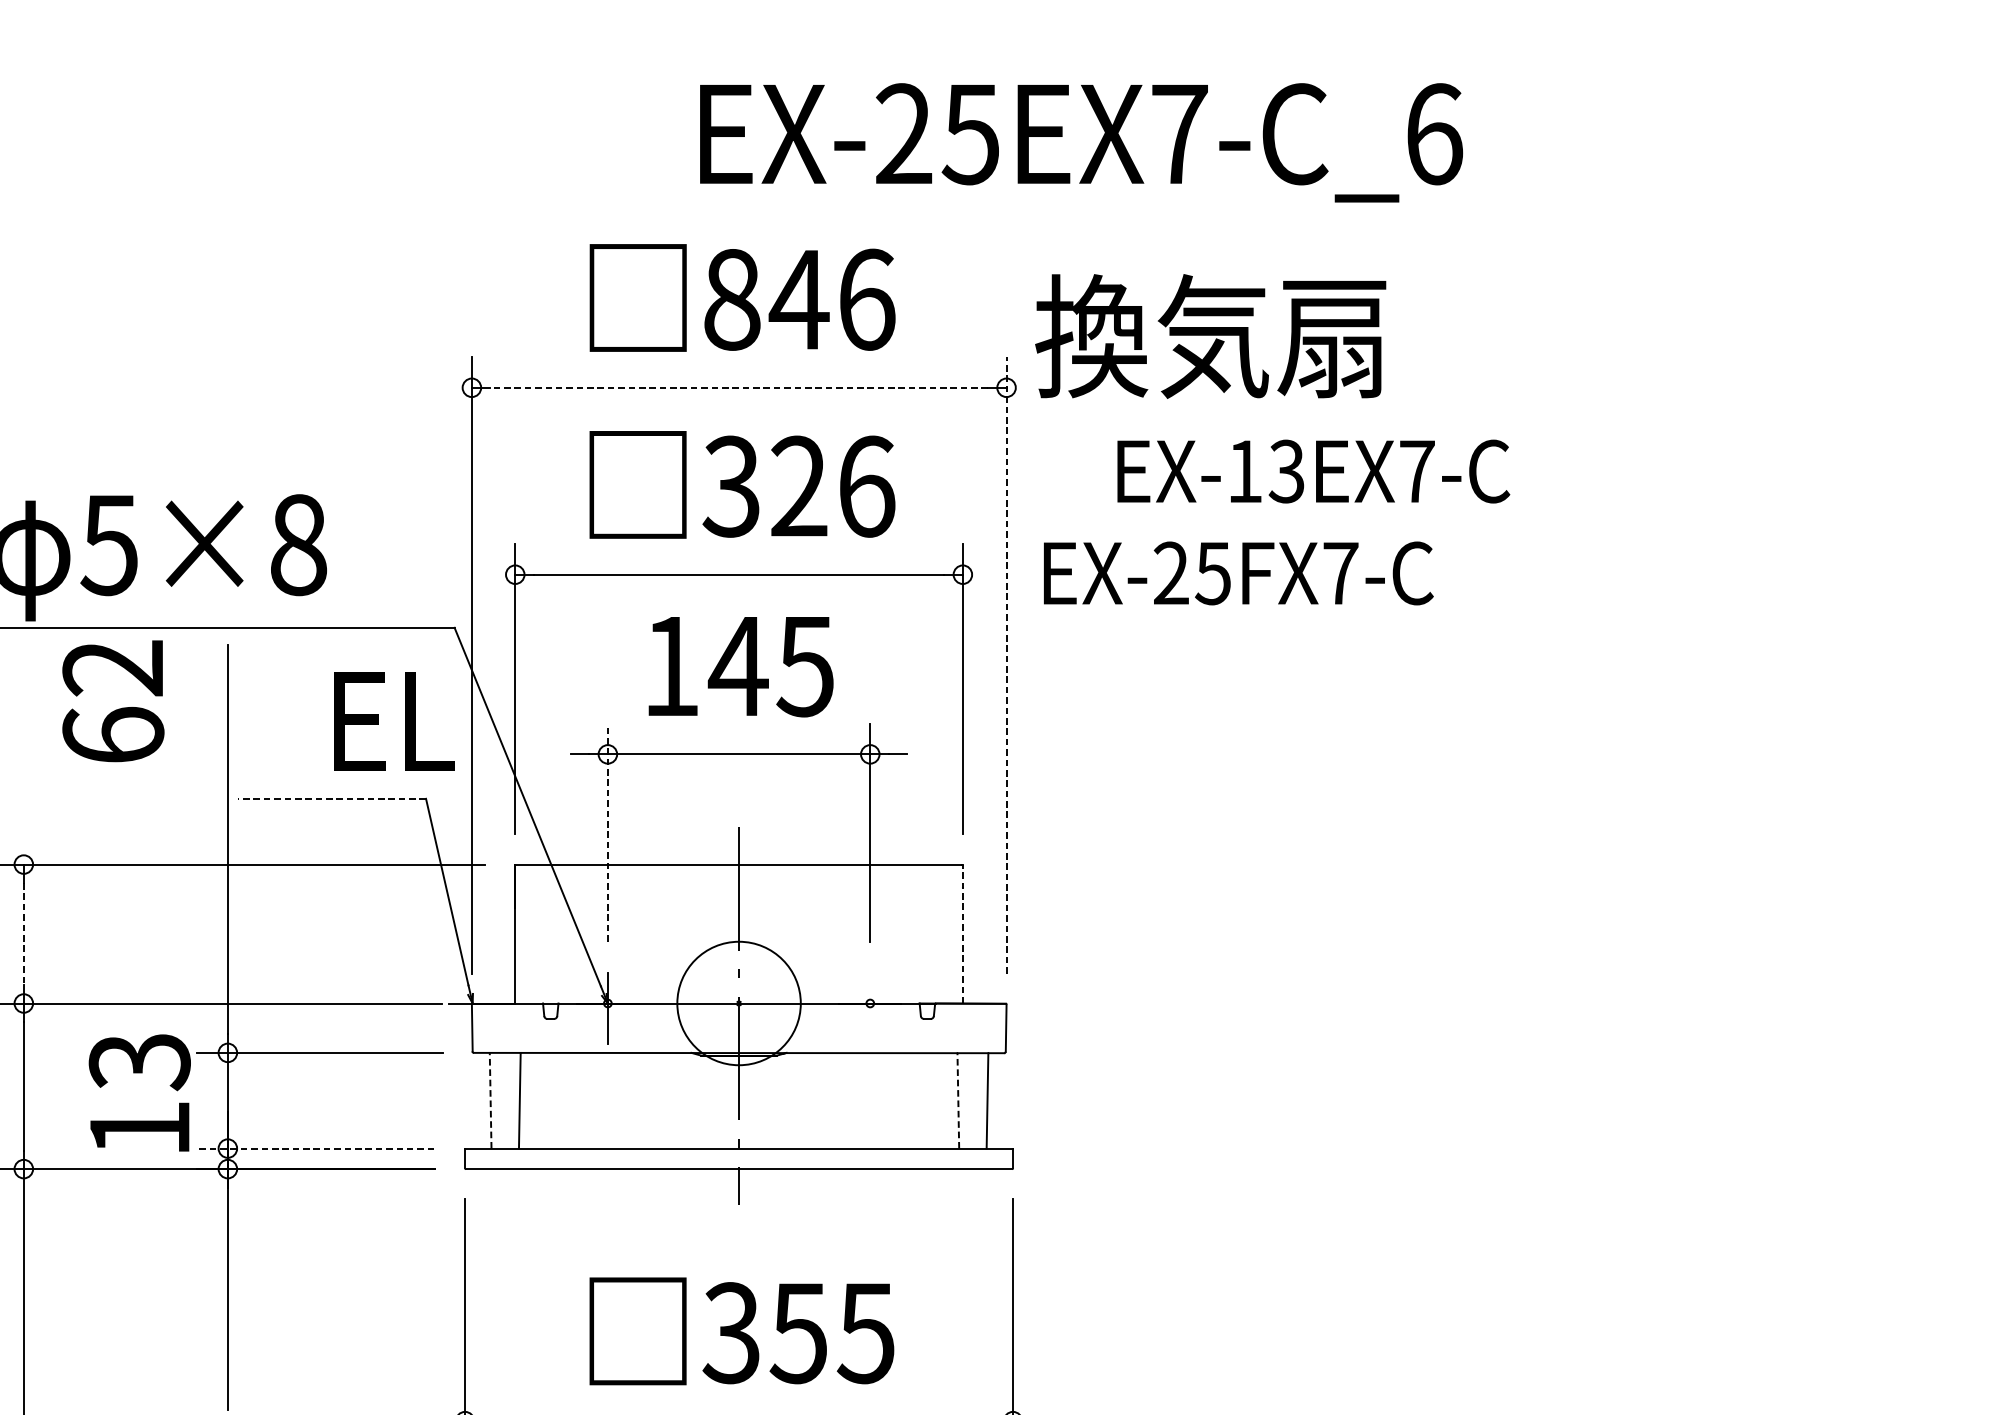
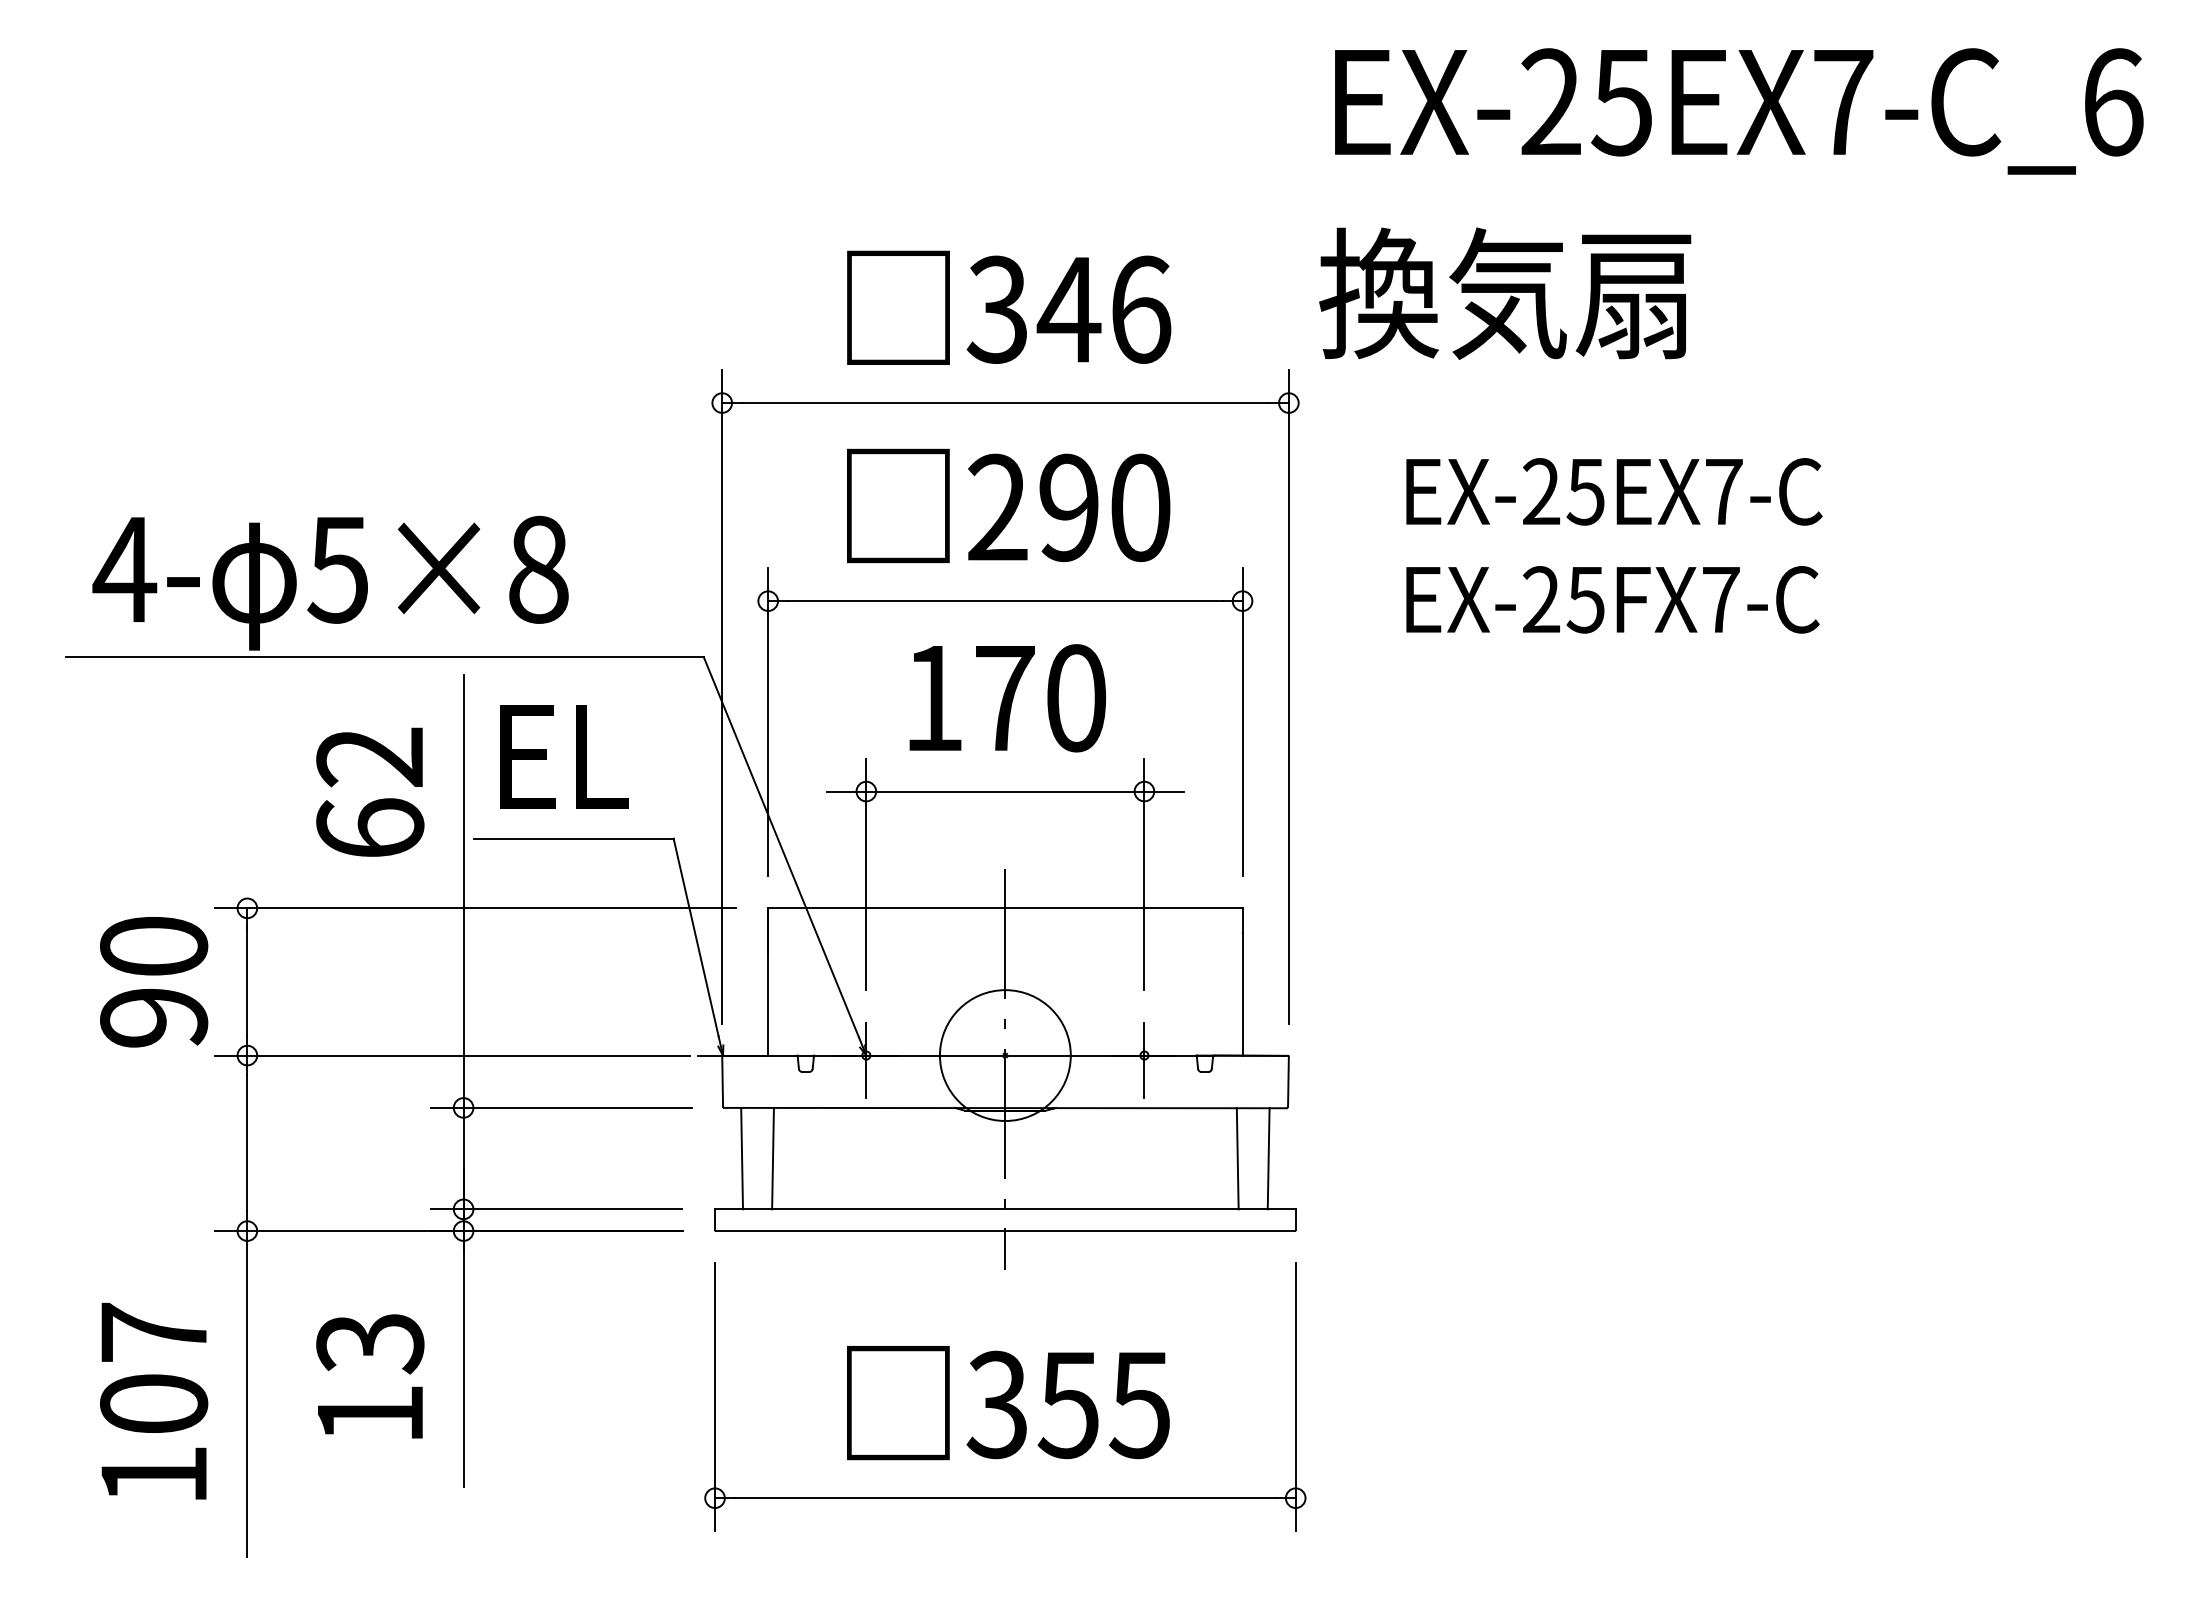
text: (1081, 142) -> (1739, 111), moved
text: (731, 299) -> (997, 309), 846 -> 346
text: (1210, 336) -> (1505, 293), moved
line: (739, 388) -> (1005, 403), dashed -> solid
text: (1265, 471) -> (1563, 491), EX-13EX7-C -> EX-25EX7-C
text: (798, 486) -> (1068, 507), 326 -> 290
text: (1238, 573) -> (1612, 599), moved
line: (1006, 665) -> (1288, 697), dashed -> solid
text: (771, 666) -> (1039, 698), 145 -> 170
text: (113, 700) -> (370, 791), moved
text: (394, 721) -> (564, 756), moved
line: (331, 798) -> (573, 838), dashed -> solid
line: (608, 832) -> (866, 874), dashed -> solid
line: (23, 933) -> (247, 981), dashed -> solid
line: (962, 933) -> (1242, 981), dashed -> solid
line: (870, 1008) -> (1144, 1060), added
text: (140, 1093) -> (370, 1376), moved
line: (491, 1100) -> (742, 1158), dashed -> solid
line: (958, 1100) -> (1237, 1158), dashed -> solid
line: (315, 1148) -> (556, 1209), dashed -> solid

